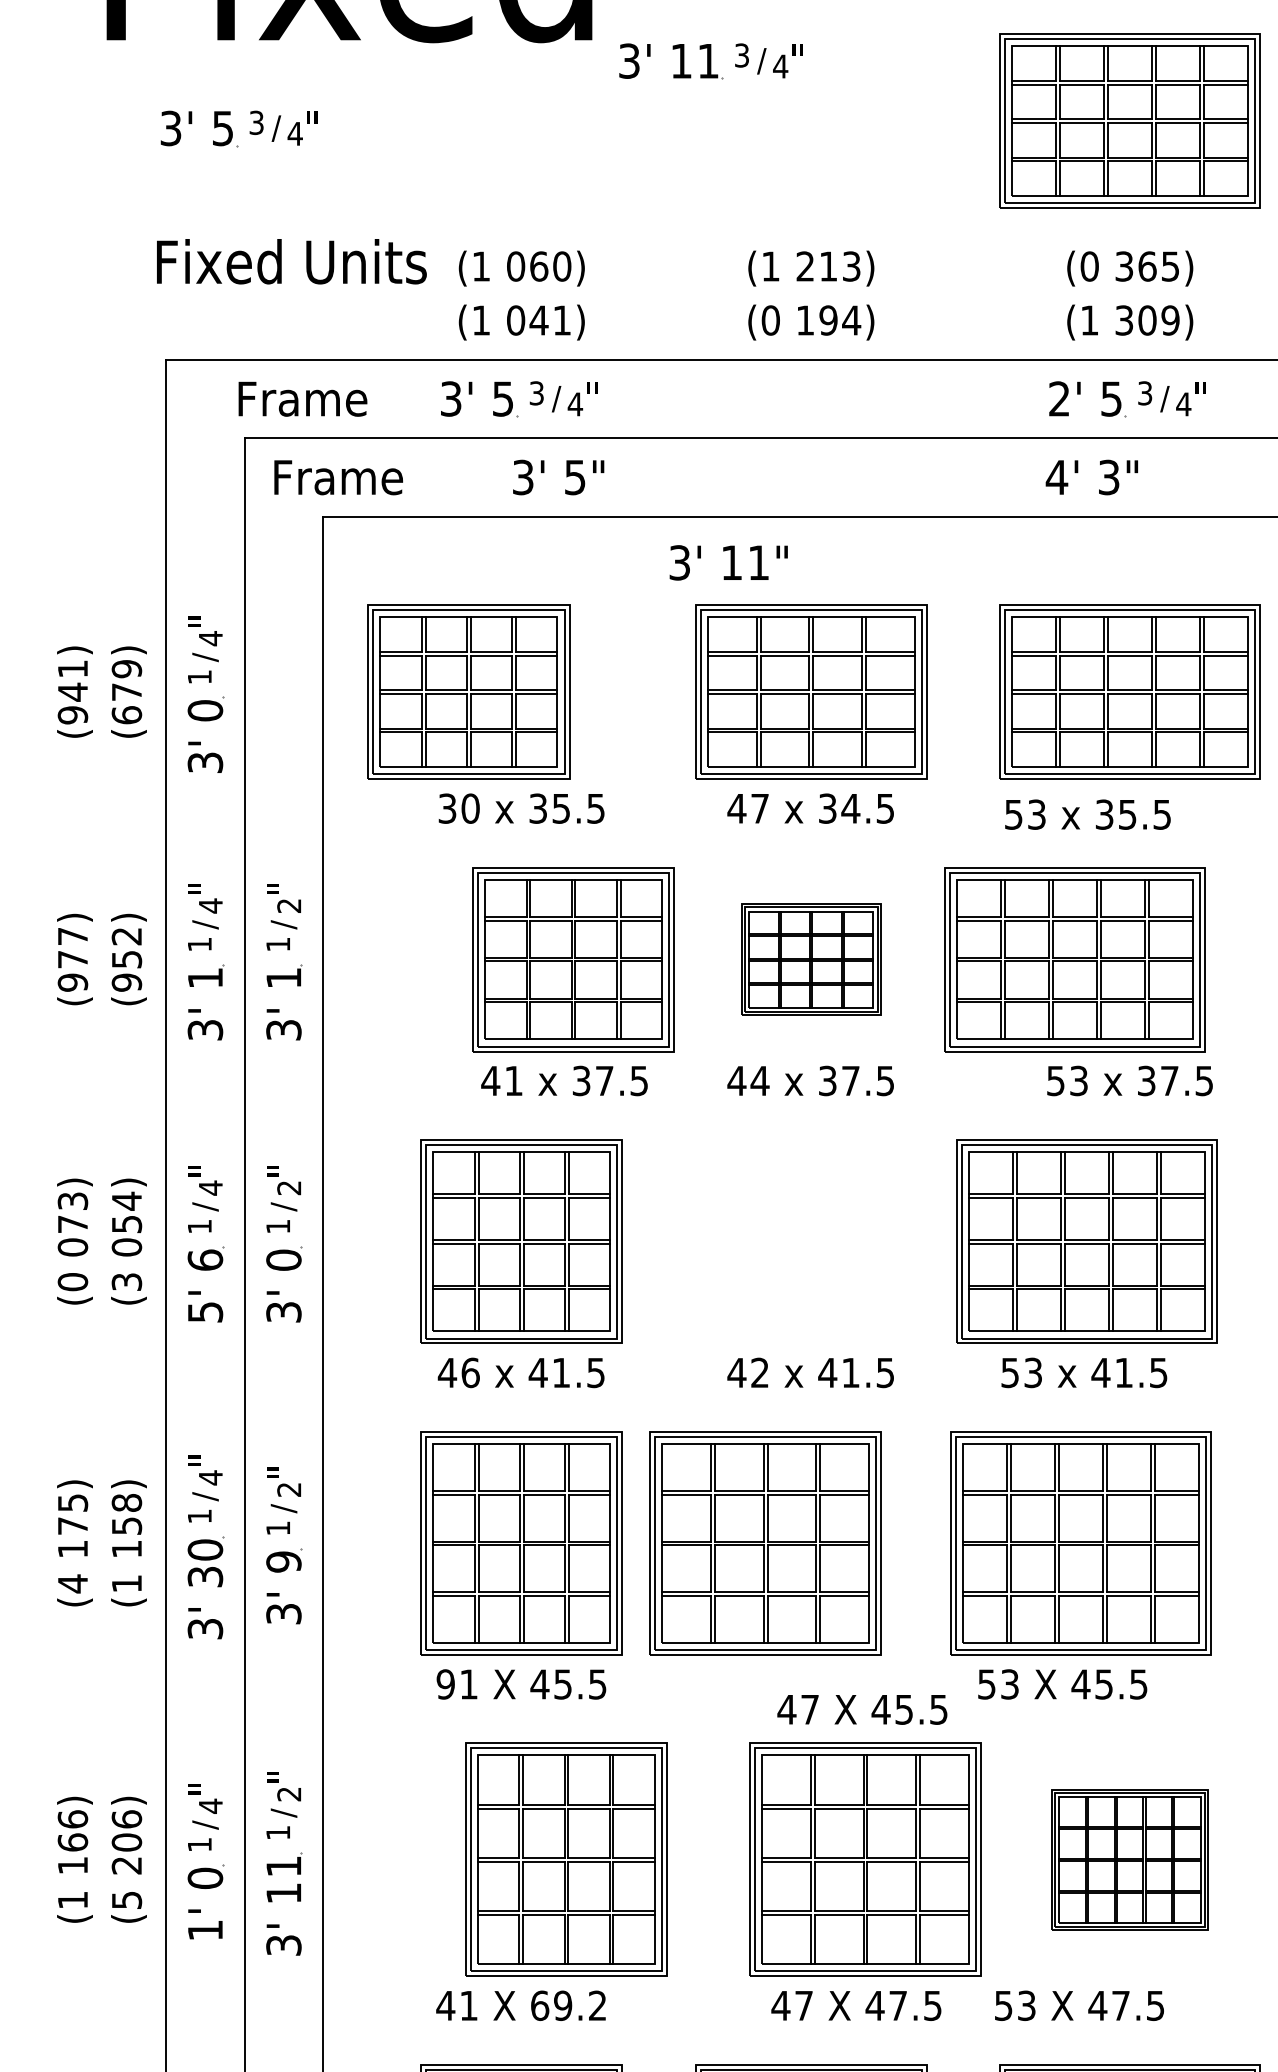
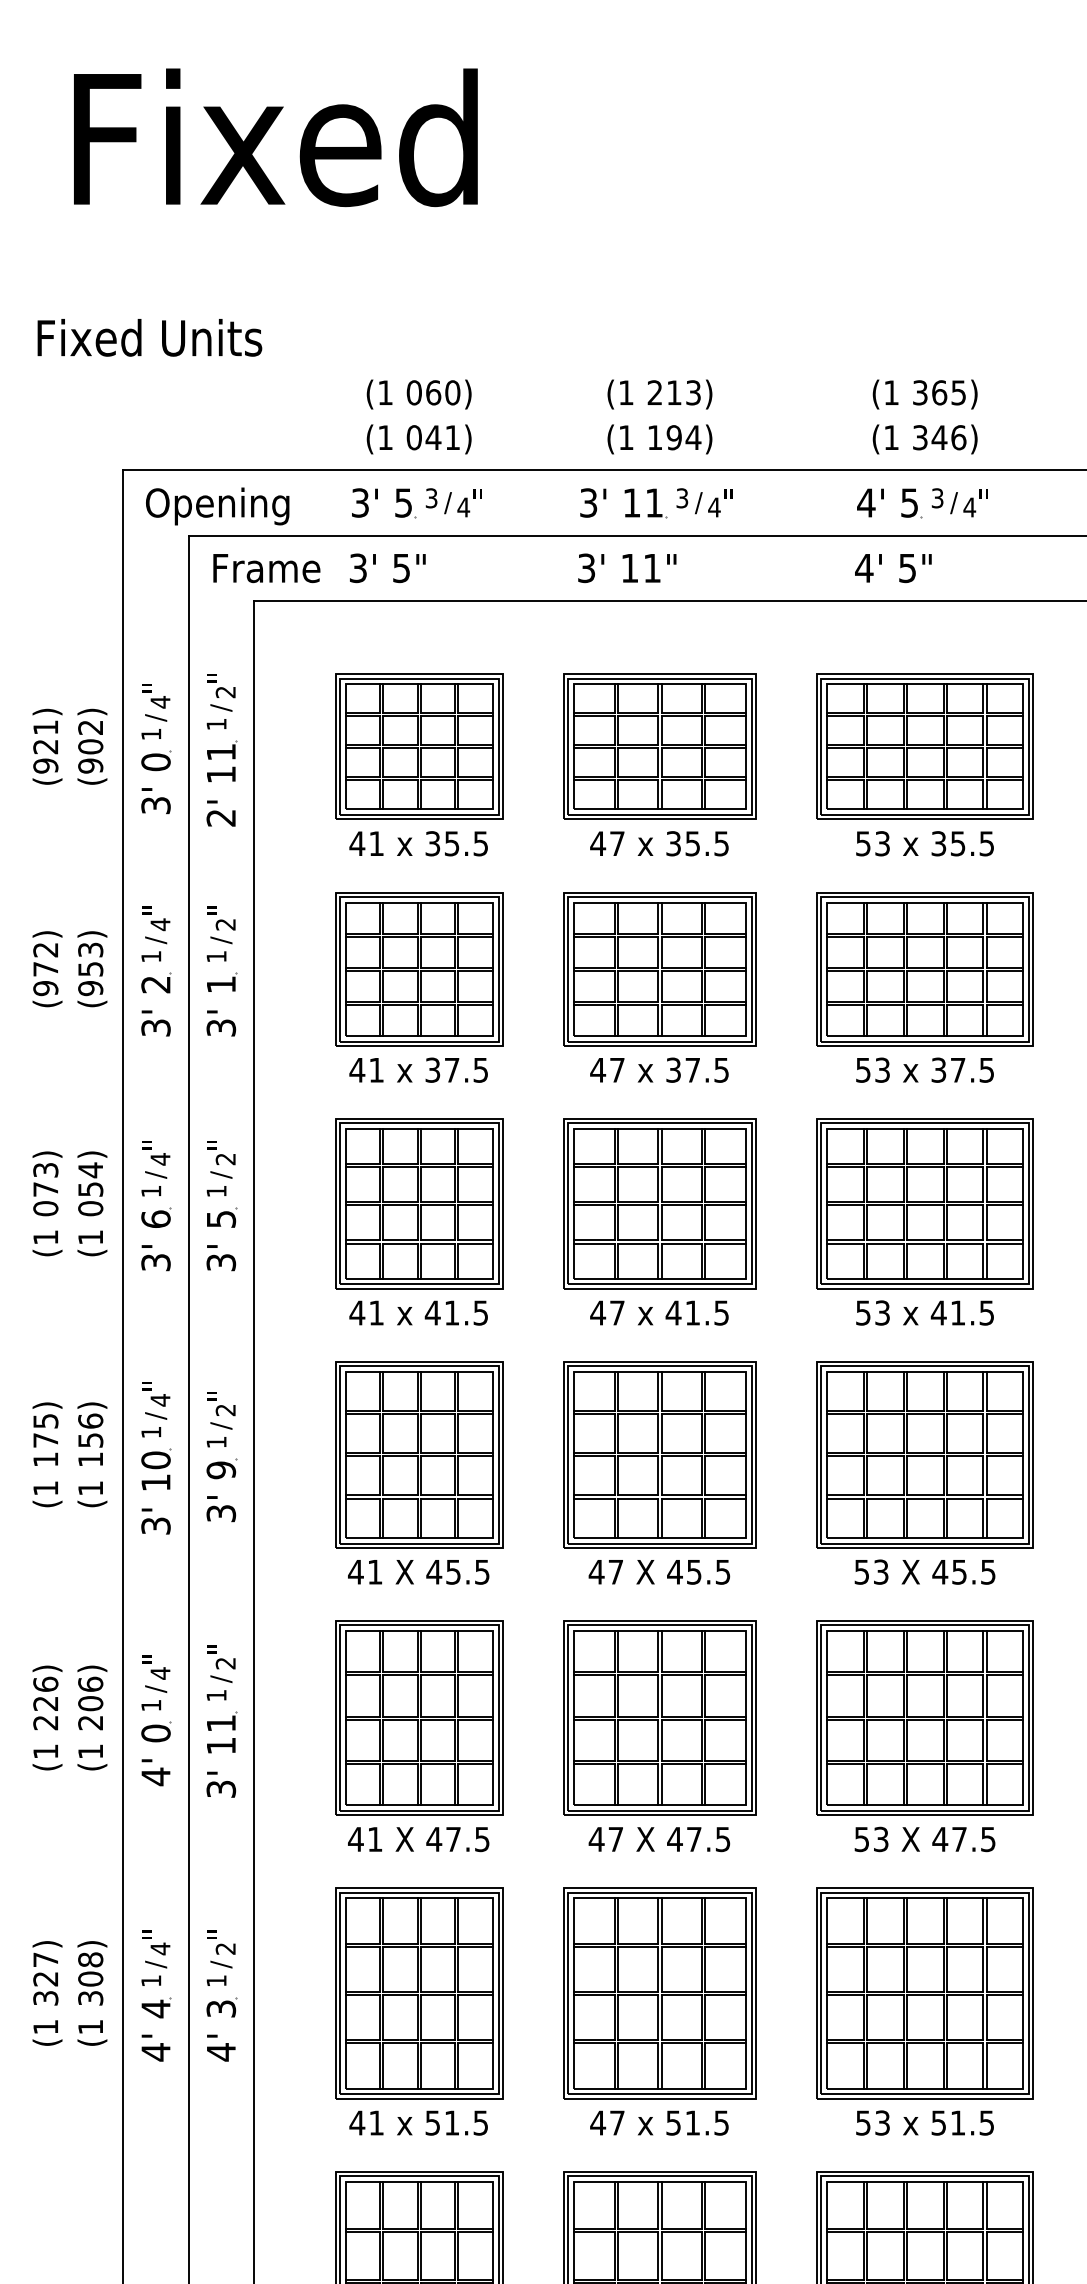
part: (710, 61) -> (656, 503), moved
part: (1129, 120) -> (924, 271), removed
part: (238, 129) -> (183, 278), removed
text: (291, 261) -> (149, 337), moved
text: (1089, 266) -> (891, 392), (0 -> (1
text: (769, 320) -> (625, 437), (0 -> (1
text: (1158, 320) -> (948, 437), 309) -> 346)
text: (1059, 398) -> (866, 502), 2' -> 4'
text: (280, 403) -> (218, 506), Frame -> Opening
text: (1110, 476) -> (908, 567), 3" -> 5"
text: (558, 477) -> (387, 568), moved
text: (729, 563) -> (627, 568), moved
text: (72, 691) -> (45, 746), (941) -> (921)
text: (126, 691) -> (90, 746), (679) -> (902)
part: (469, 691) -> (419, 746), moved
part: (284, 696) -> (221, 750), added
text: (458, 808) -> (366, 843), 30 -> 41
text: (850, 808) -> (692, 843), 34.5 -> 35.5
text: (1087, 814) -> (924, 843), moved
text: (126, 935) -> (90, 949), (952) -> (953)
text: (72, 937) -> (45, 950), (977) -> (972)
part: (573, 959) -> (419, 969), moved
part: (810, 959) -> (659, 969), size x1.67
part: (1074, 959) -> (924, 969), moved
text: (204, 977) -> (155, 984), 1 -> 2
text: (564, 1080) -> (418, 1069), moved
text: (760, 1081) -> (617, 1070), 44 -> 47
part: (810, 1241) -> (659, 1203), added
part: (1086, 1241) -> (924, 1203), moved
text: (284, 1260) -> (221, 1219), 0 -> 5
text: (72, 1282) -> (45, 1237), (0 -> (1
text: (126, 1282) -> (90, 1237), (3 -> (1
text: (204, 1312) -> (155, 1262), 5' -> 3'
text: (470, 1372) -> (376, 1312), 46 -> 41
text: (760, 1372) -> (617, 1312), 42 -> 47
text: (1083, 1372) -> (924, 1312), moved
text: (126, 1502) -> (90, 1420), 158) -> 156)
part: (765, 1542) -> (659, 1454), moved
part: (1080, 1542) -> (924, 1454), moved
text: (204, 1576) -> (155, 1482), 30 -> 10
text: (72, 1583) -> (45, 1488), (4 -> (1
text: (445, 1683) -> (355, 1571), 91 -> 41
text: (1062, 1683) -> (924, 1571), moved
text: (862, 1710) -> (659, 1572), moved
text: (72, 1854) -> (45, 1713), 166) -> 226)
part: (566, 1859) -> (419, 1717), moved
part: (864, 1859) -> (659, 1717), moved
part: (1129, 1859) -> (924, 1717), size x1.67
text: (126, 1900) -> (90, 1751), (5 -> (1
text: (204, 1930) -> (155, 1776), 1' -> 4'
text: (567, 2005) -> (457, 1839), 69.2 -> 47.5
text: (856, 2005) -> (659, 1839), moved
text: (1078, 2005) -> (924, 1839), moved

